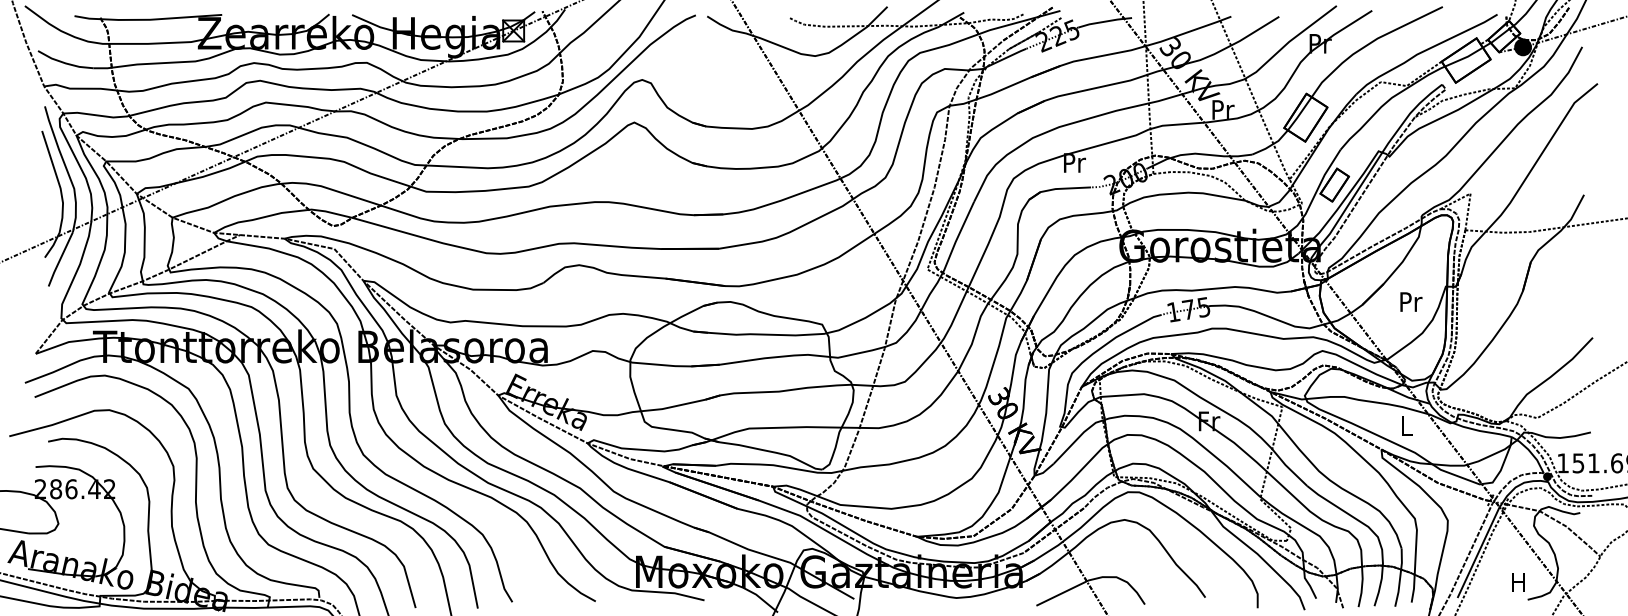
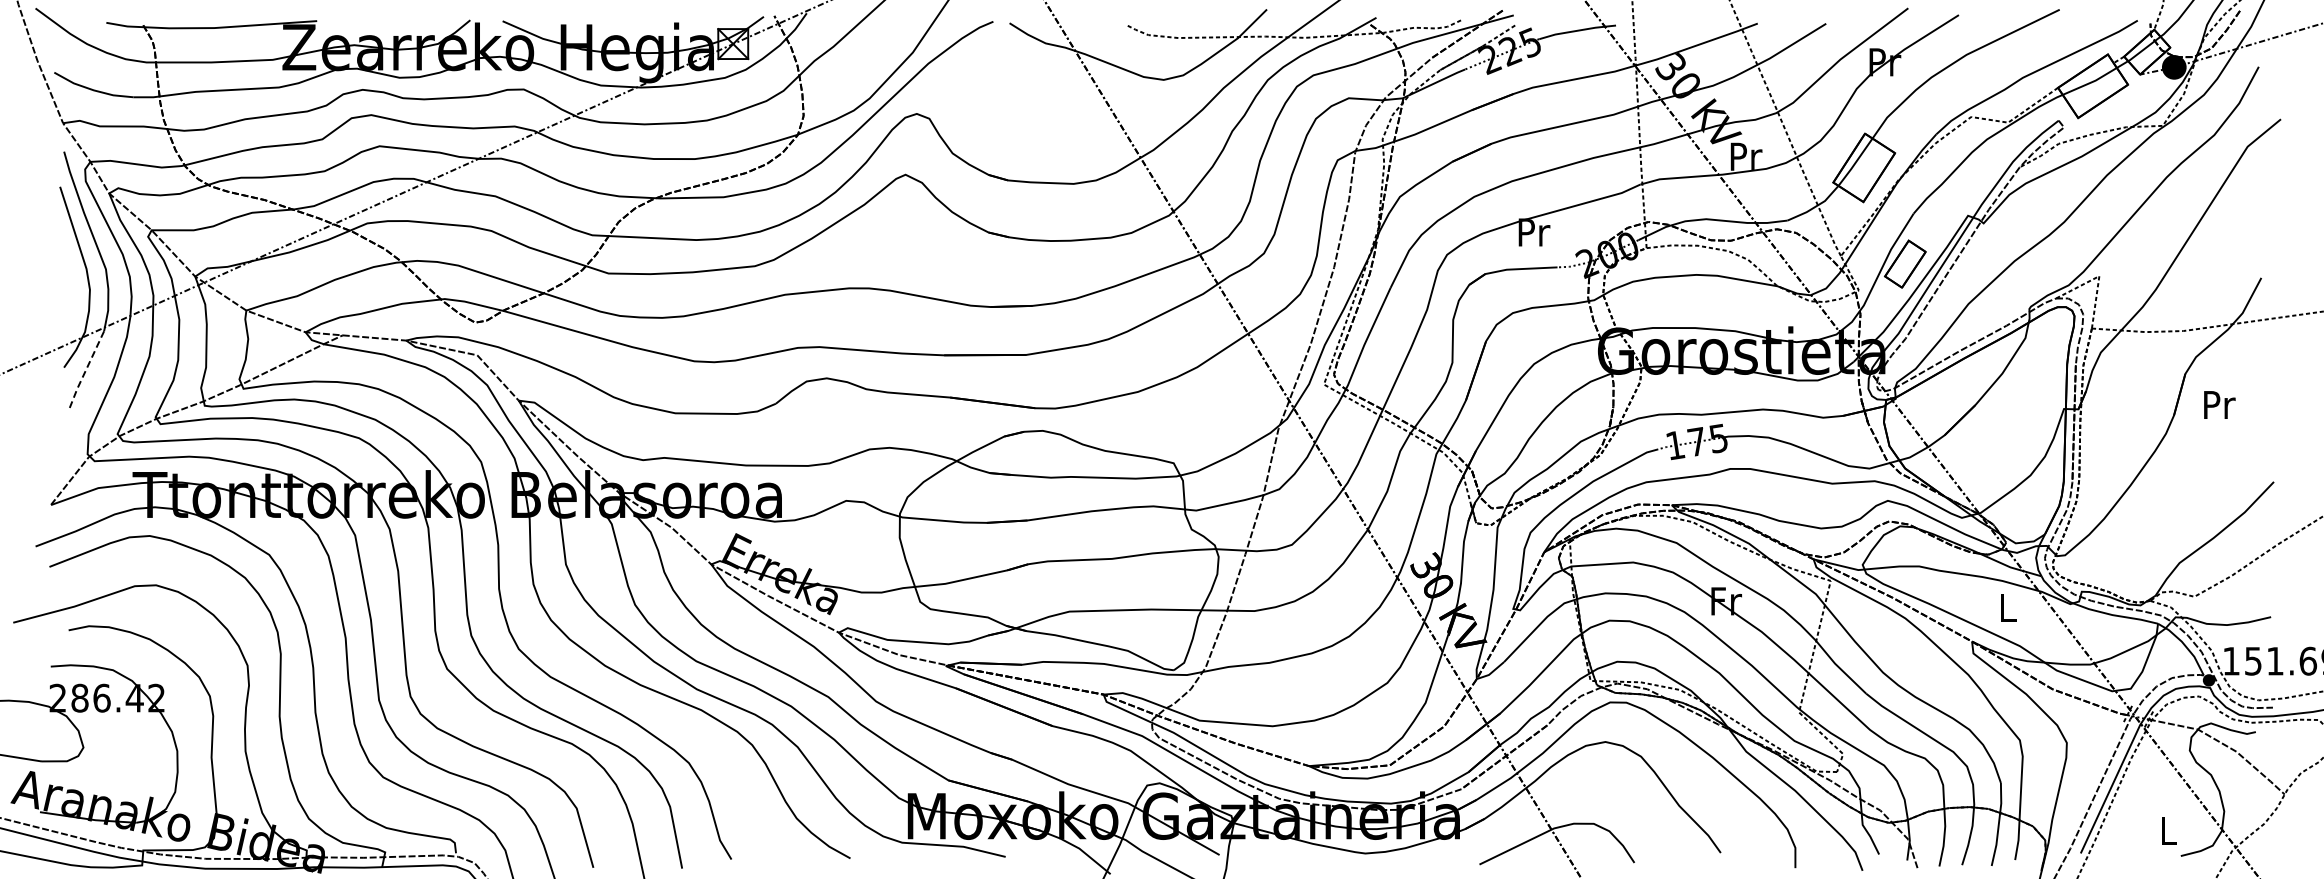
line: (59, 259) -> (85, 370), solid -> dashed
text: (1411, 301) -> (2219, 404), moved
text: (1518, 581) -> (2167, 830), H -> L

